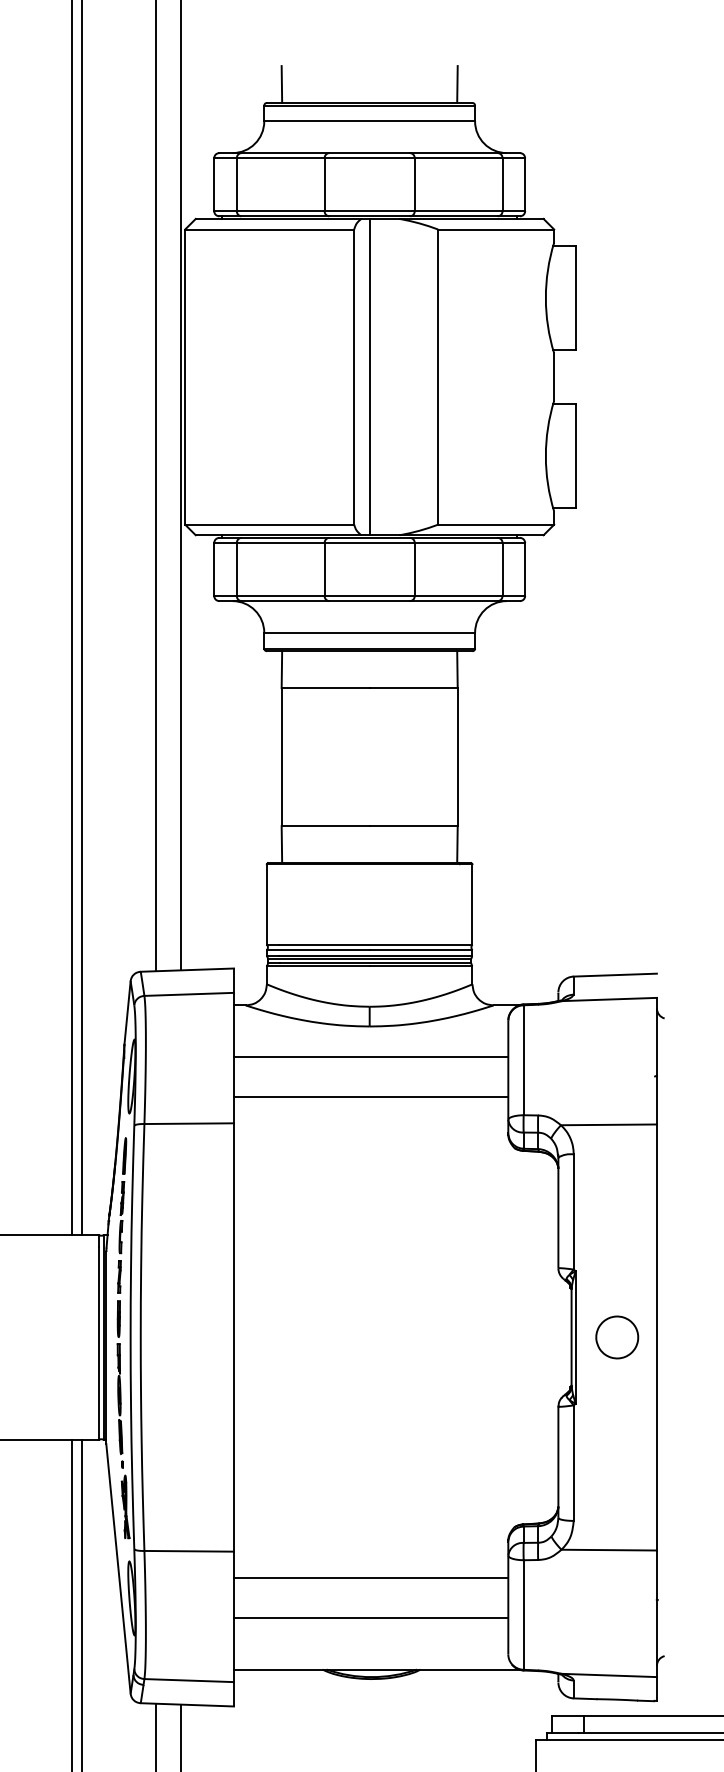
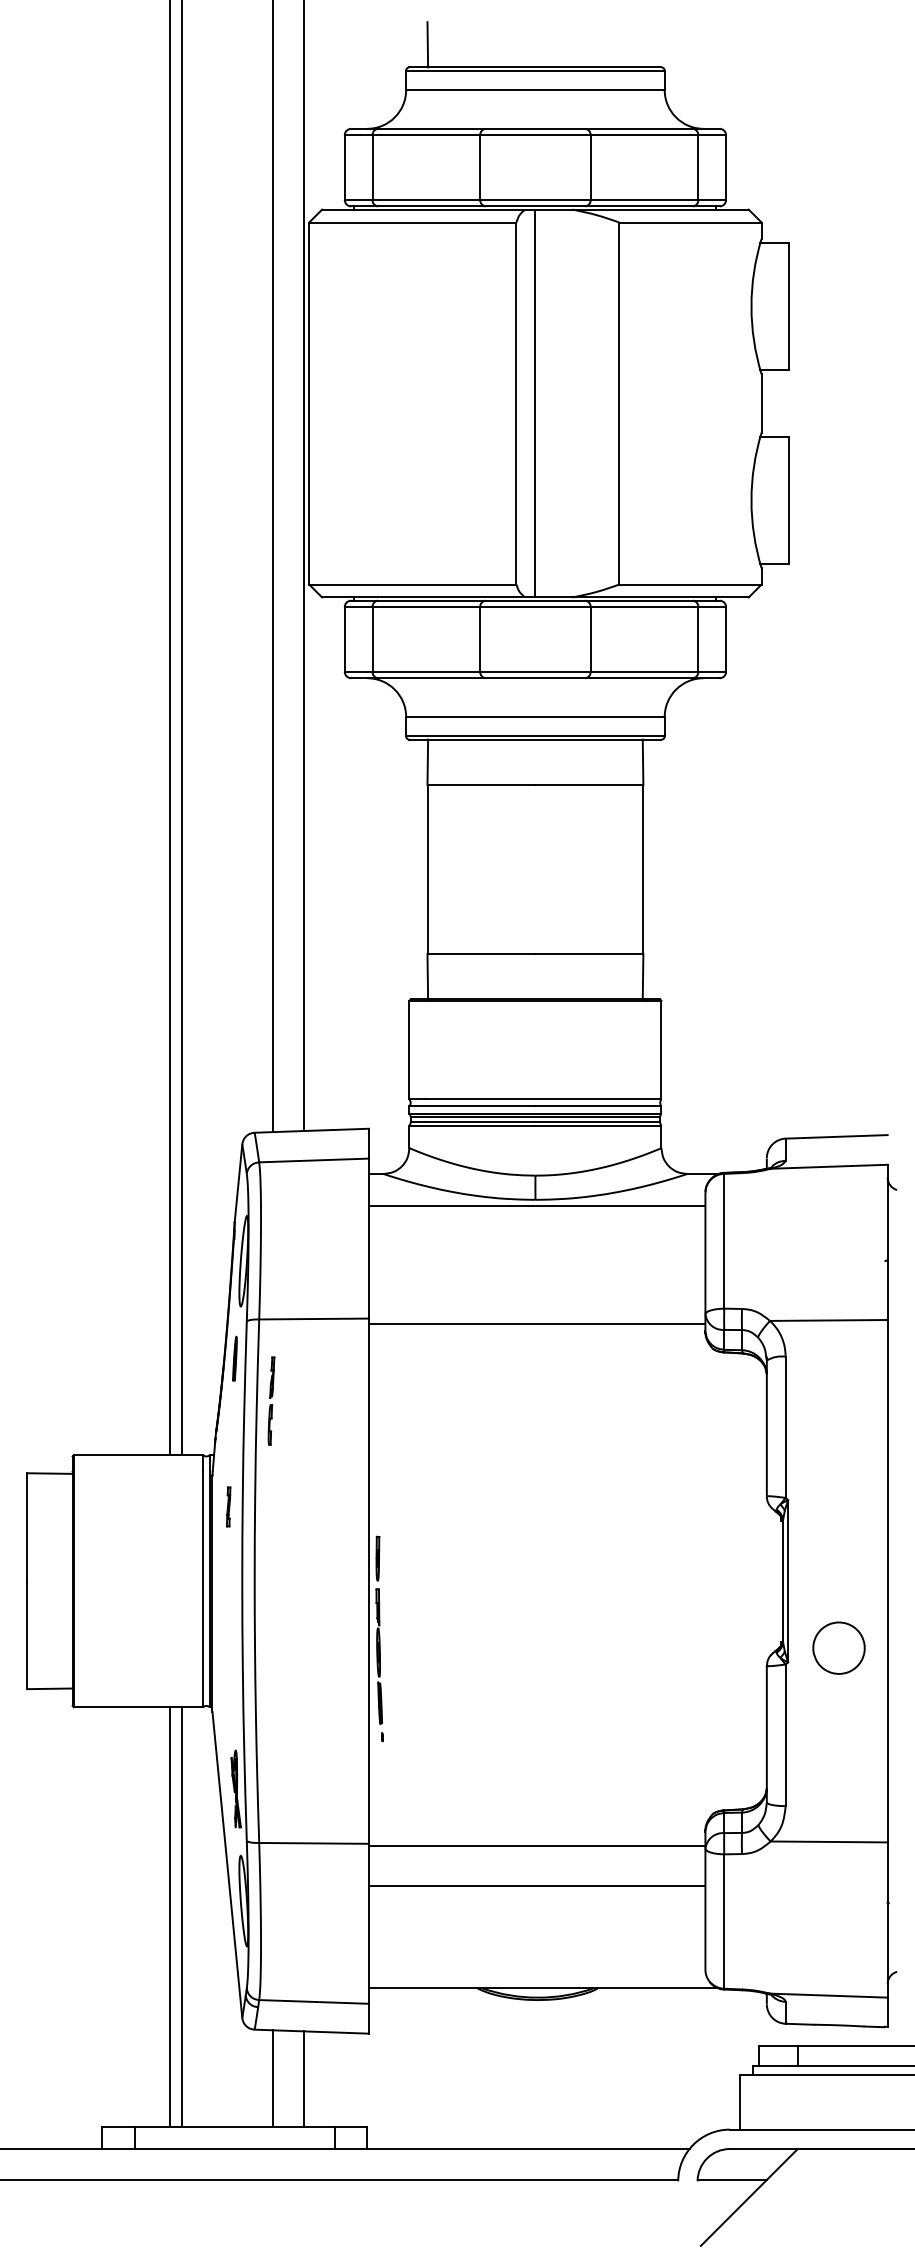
line: (456, 84) -> (642, 44), removed
line: (371, 1056) -> (537, 1205), moved
line: (371, 1096) -> (537, 1323), moved
part: (121, 1217) -> (271, 1400), moved
part: (616, 1336) -> (838, 1647), moved
part: (120, 1384) -> (379, 1638), moved
line: (371, 1578) -> (537, 1845), moved
line: (371, 1618) -> (537, 1885), moved

